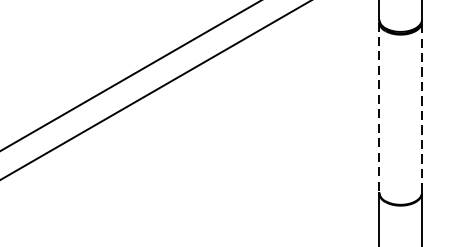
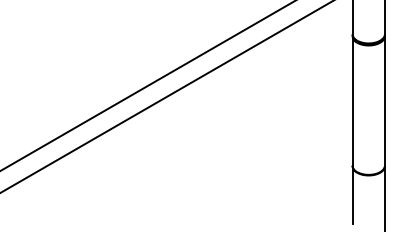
line: (379, 106) -> (352, 100), dashed -> solid
line: (421, 106) -> (384, 100), dashed -> solid

